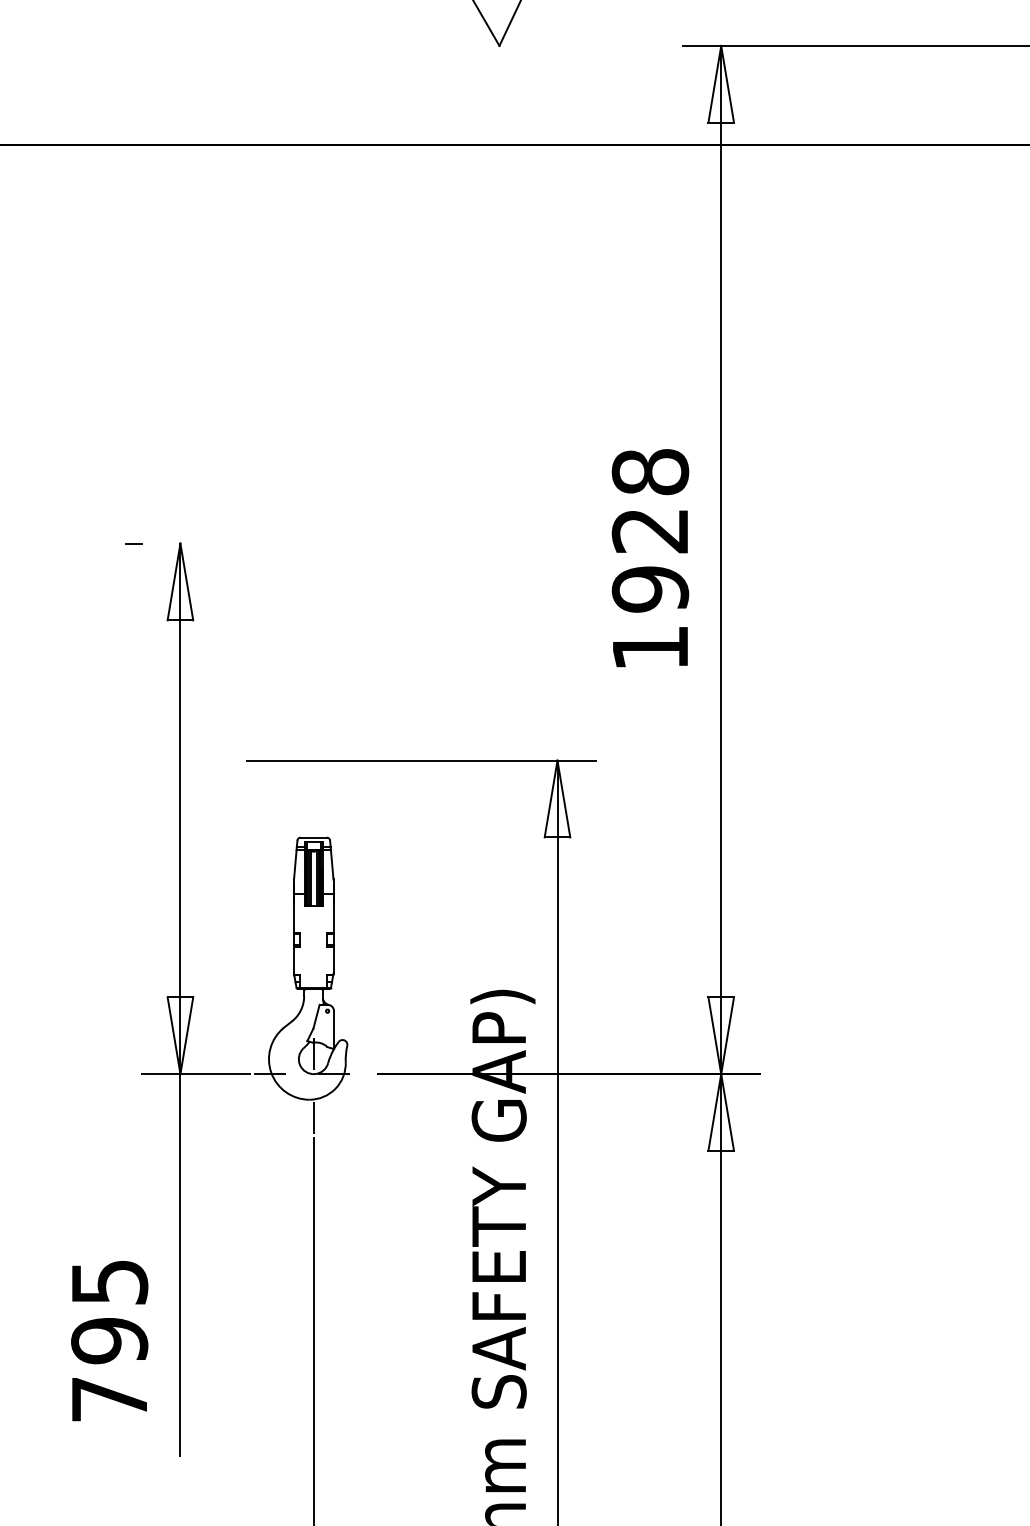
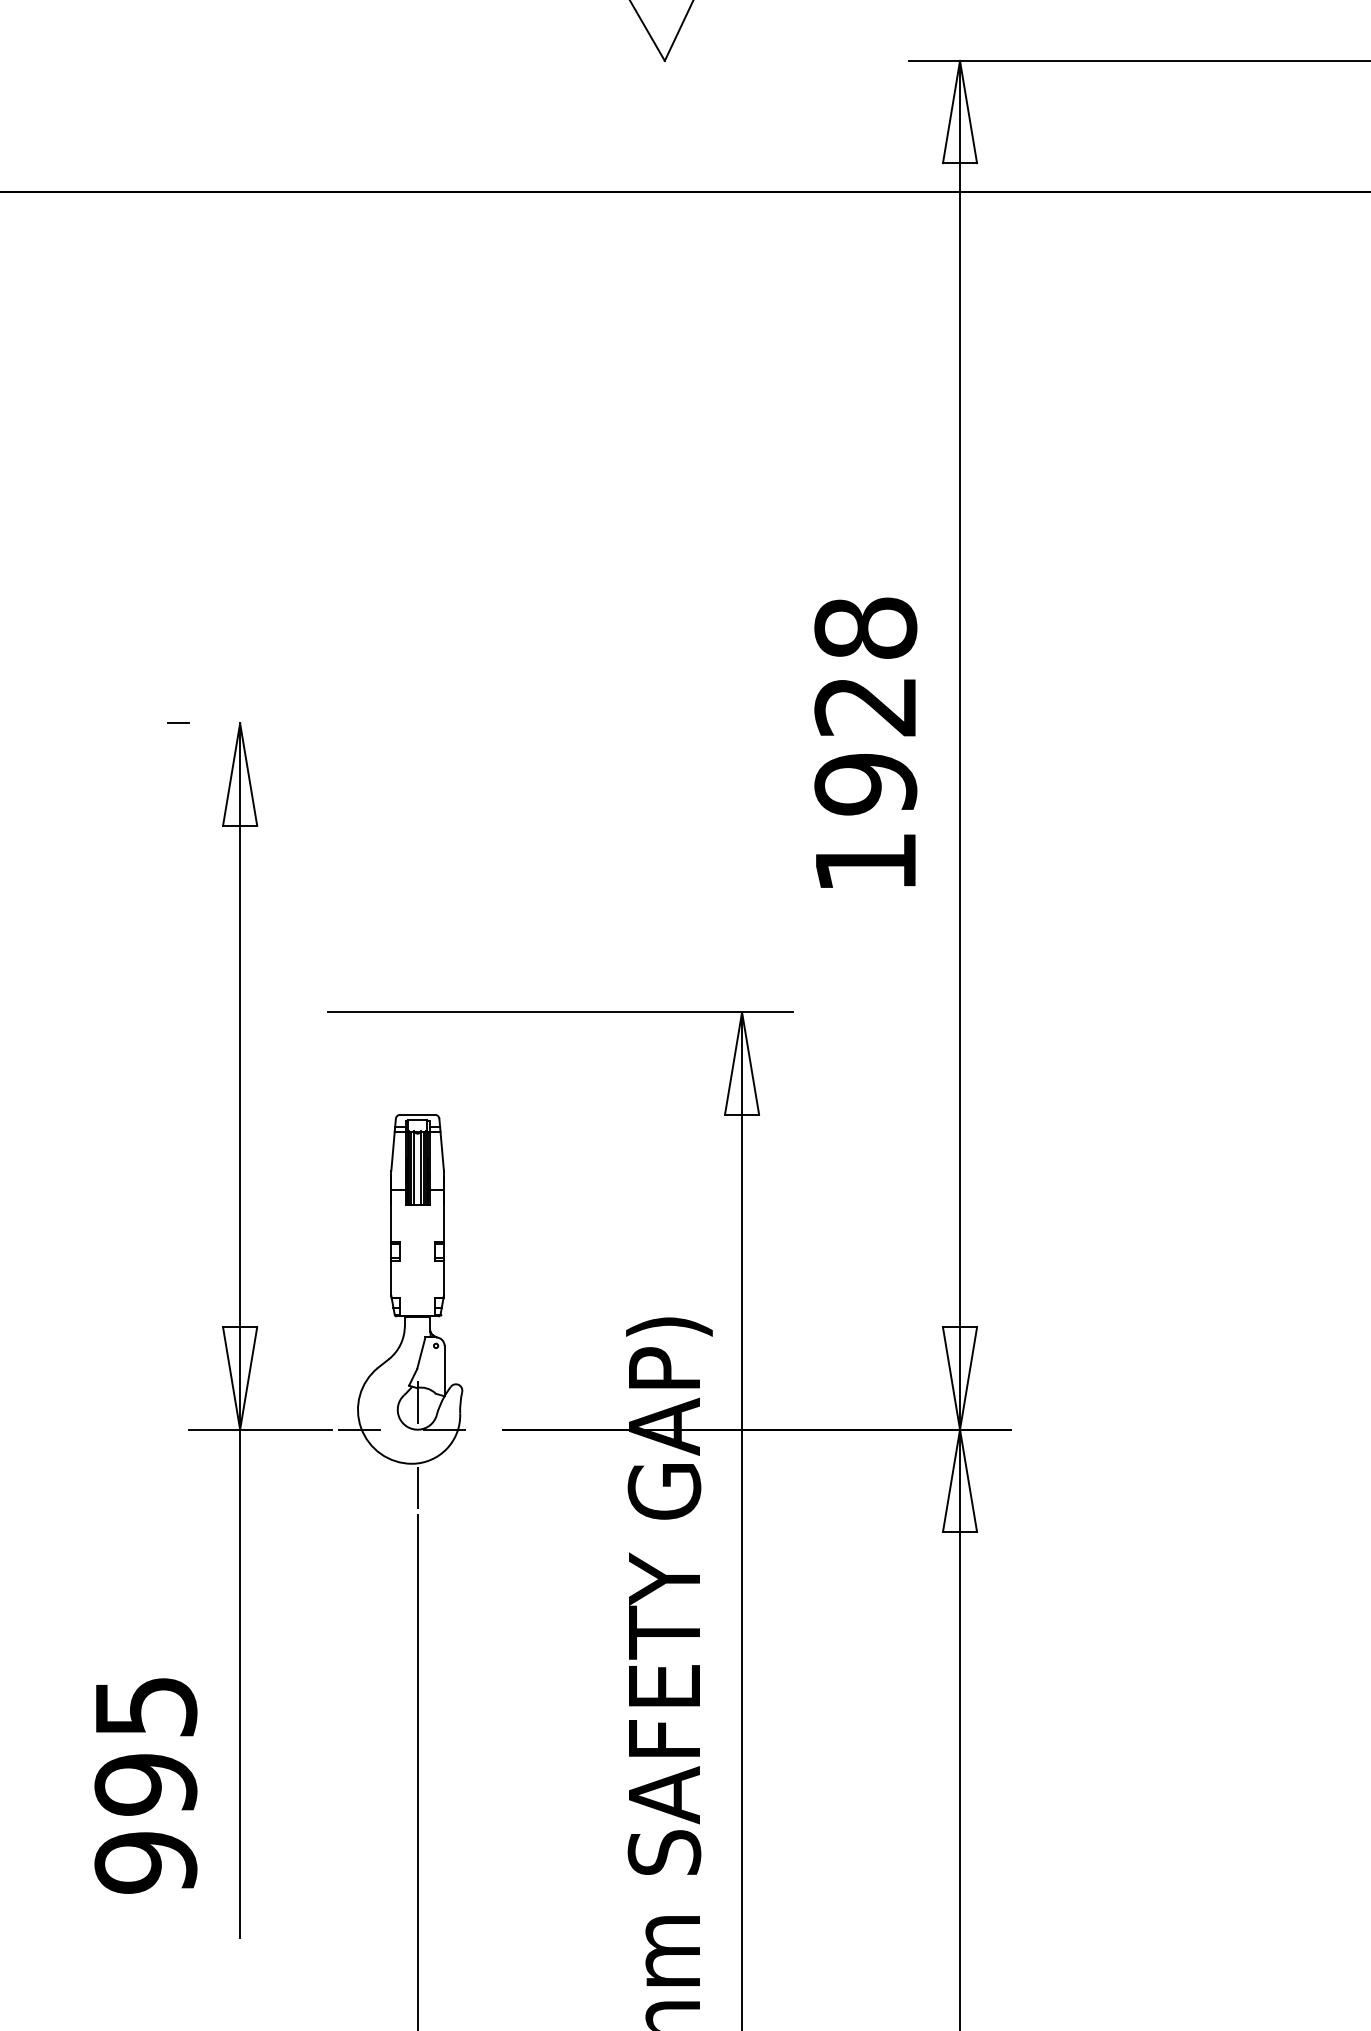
text: (109, 1399) -> (145, 1862), 795 -> 995

